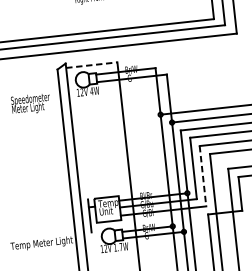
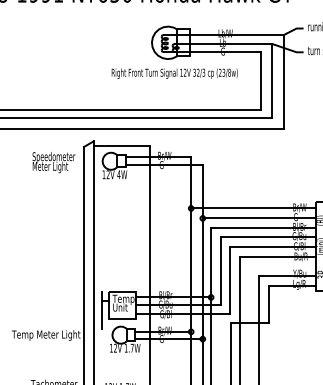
line: (92, 65) -> (122, 146), dashed -> solid
text: (30, 104) -> (53, 162), moved
line: (203, 176) -> (230, 281), dashed -> solid

